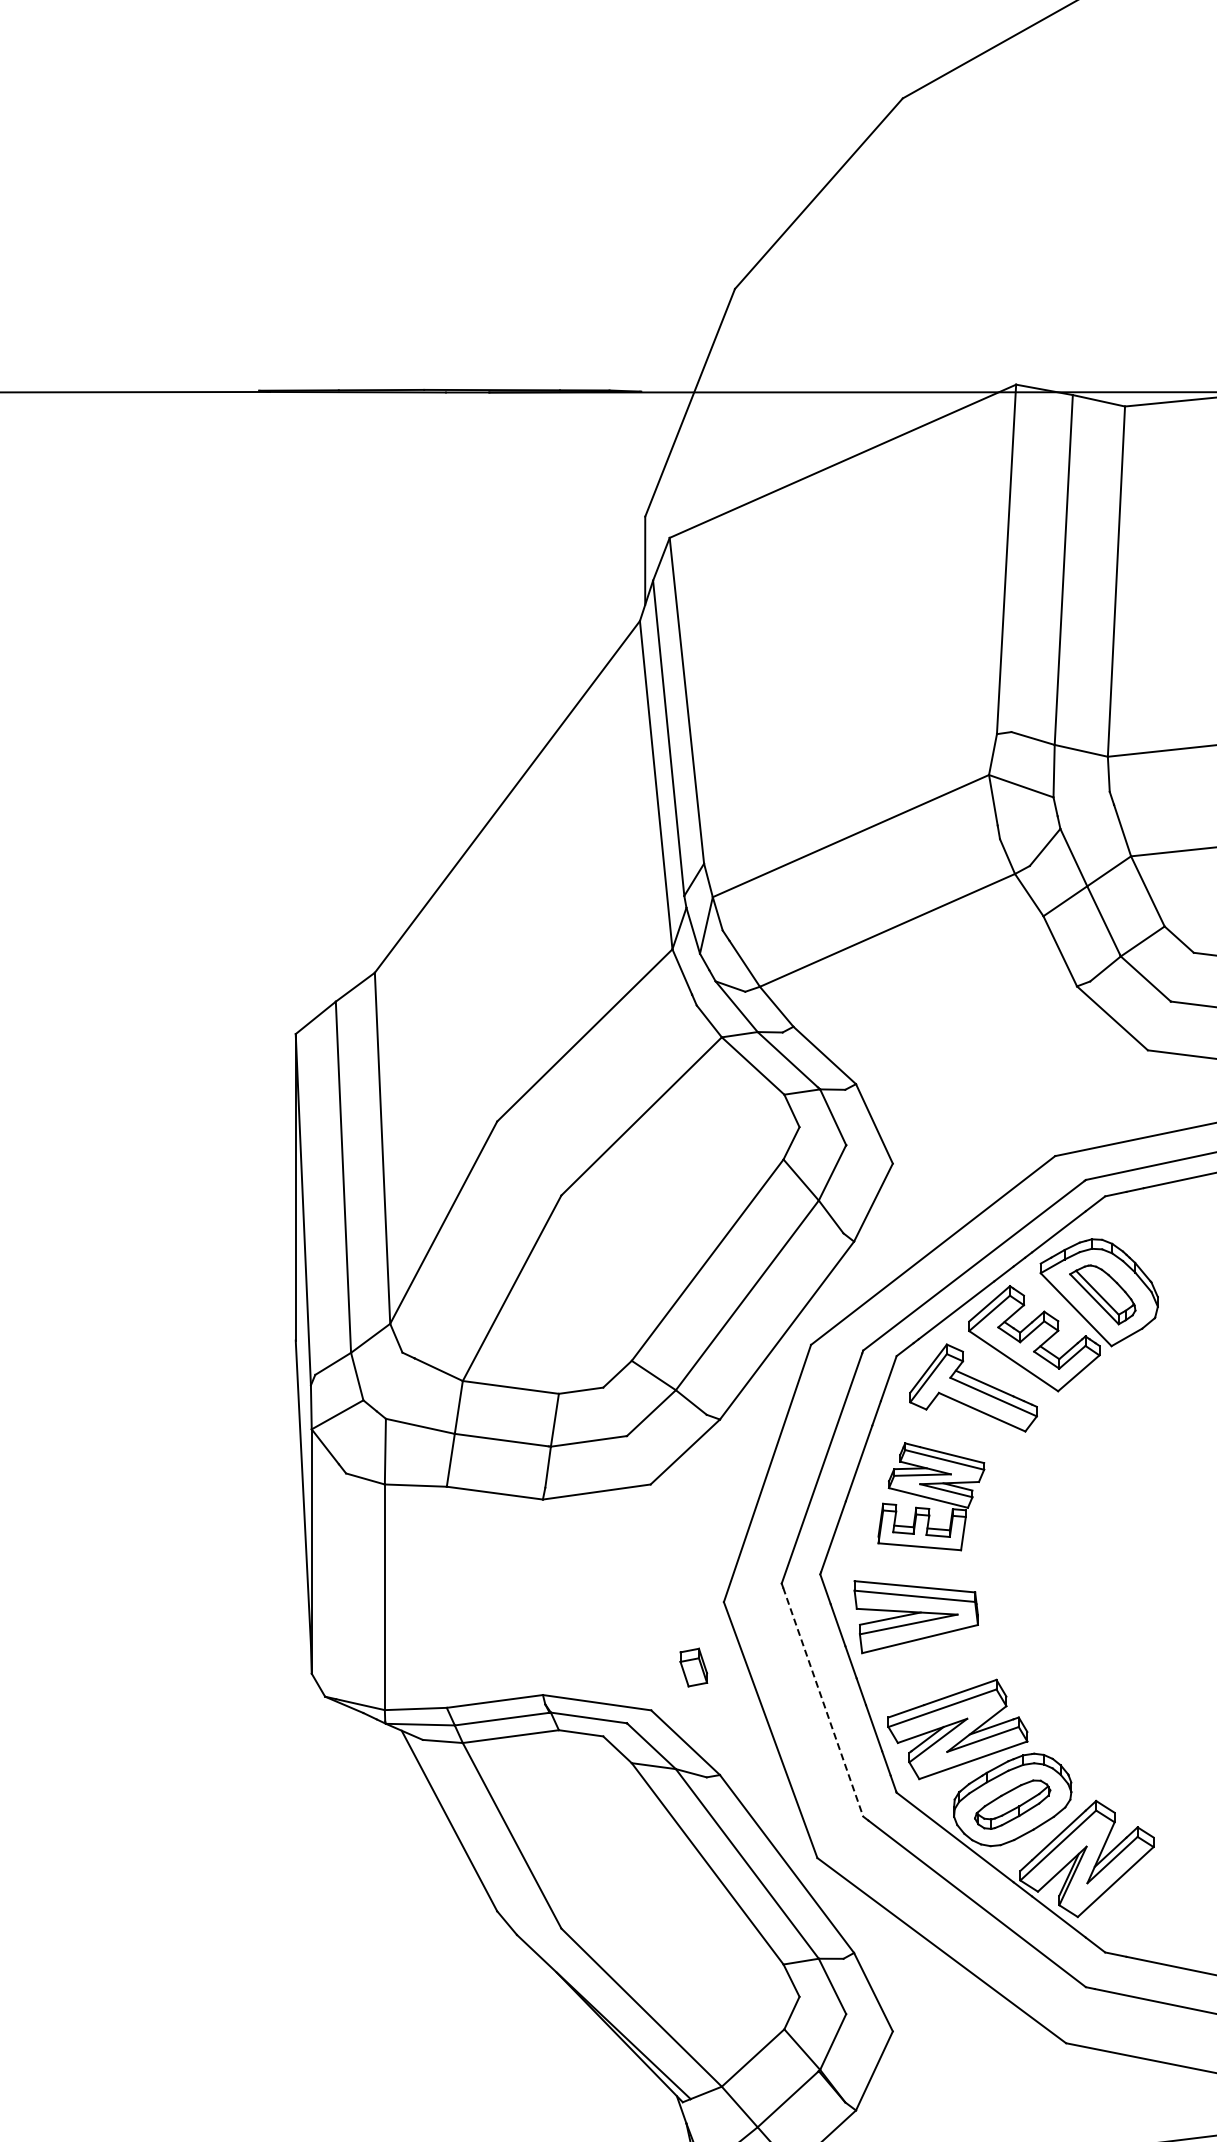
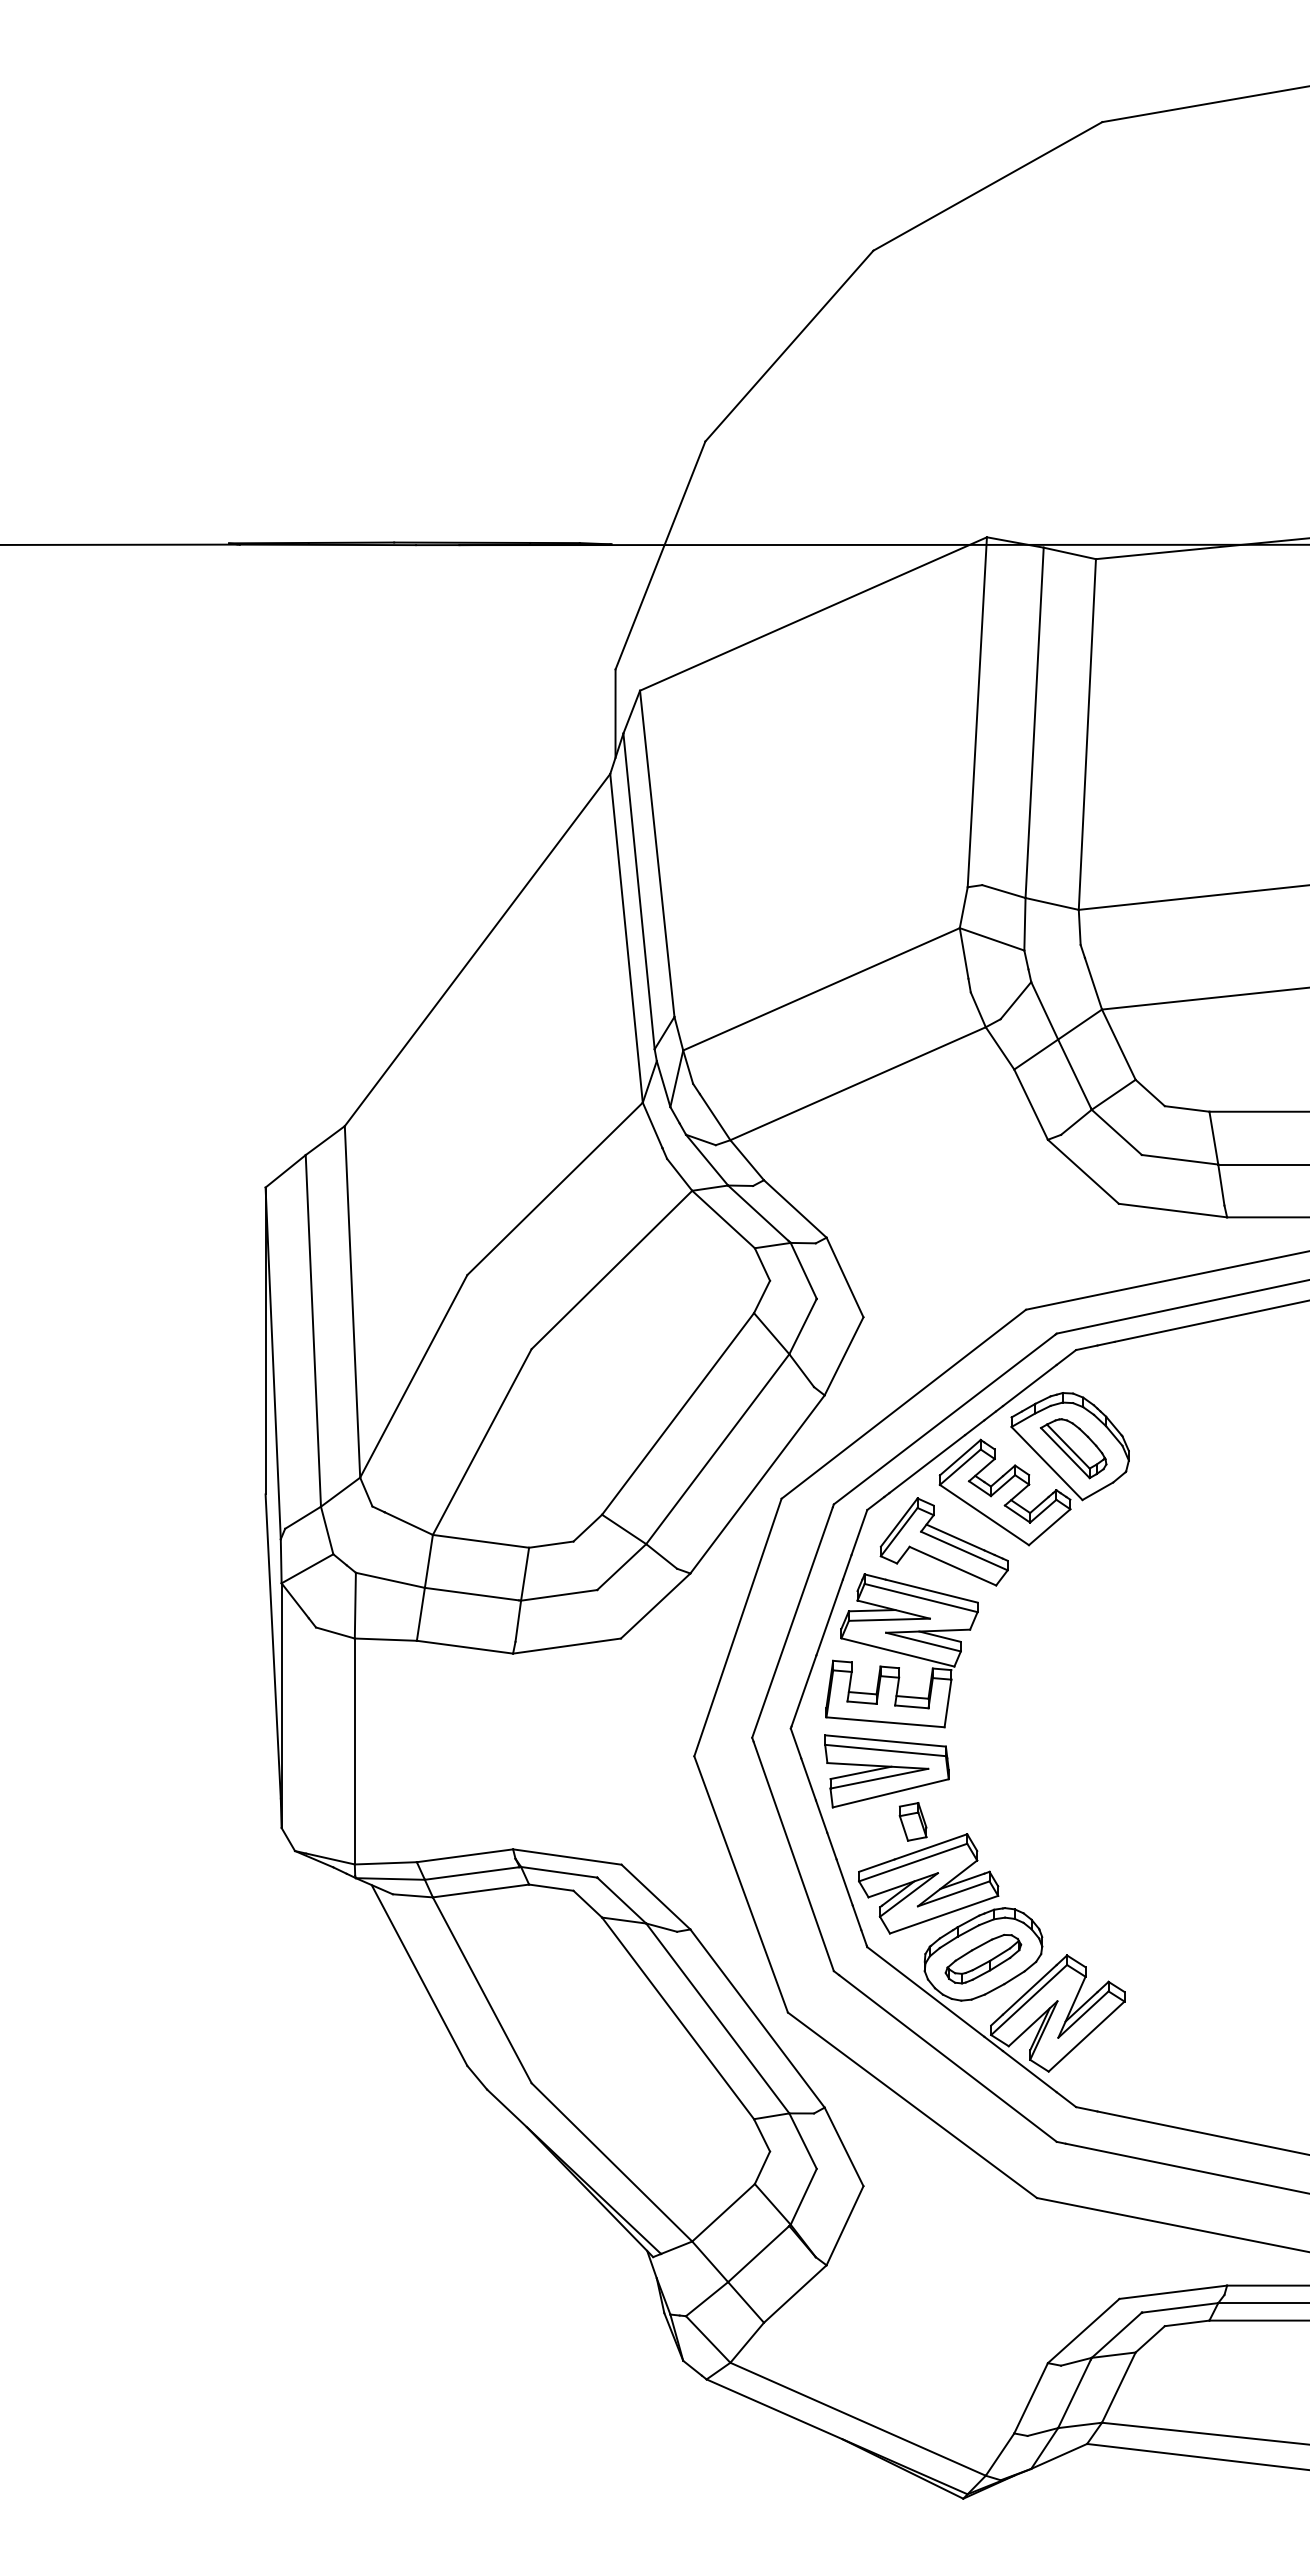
part: (930, 1496) -> (901, 1650), size x1.43
part: (693, 1667) -> (912, 1821), moved
line: (822, 1702) -> (793, 1856), dashed -> solid

